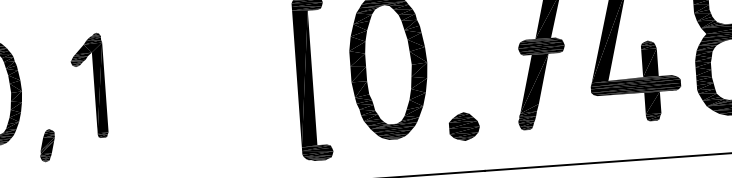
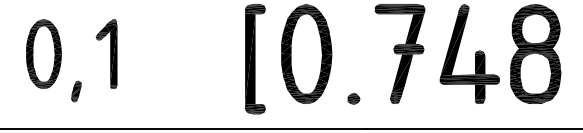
part: (463, 126) -> (353, 98), size x0.62

